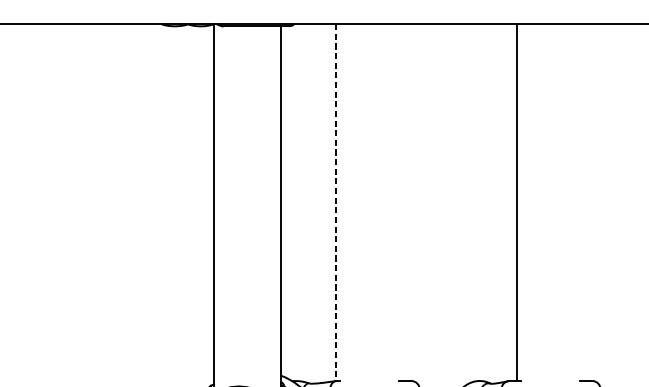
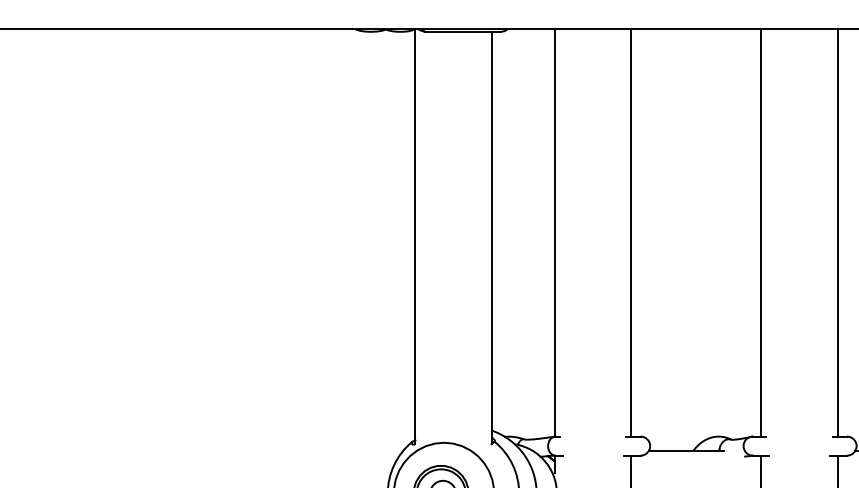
line: (403, 202) -> (631, 232), added
line: (583, 202) -> (837, 232), added
line: (336, 203) -> (555, 233), dashed -> solid

